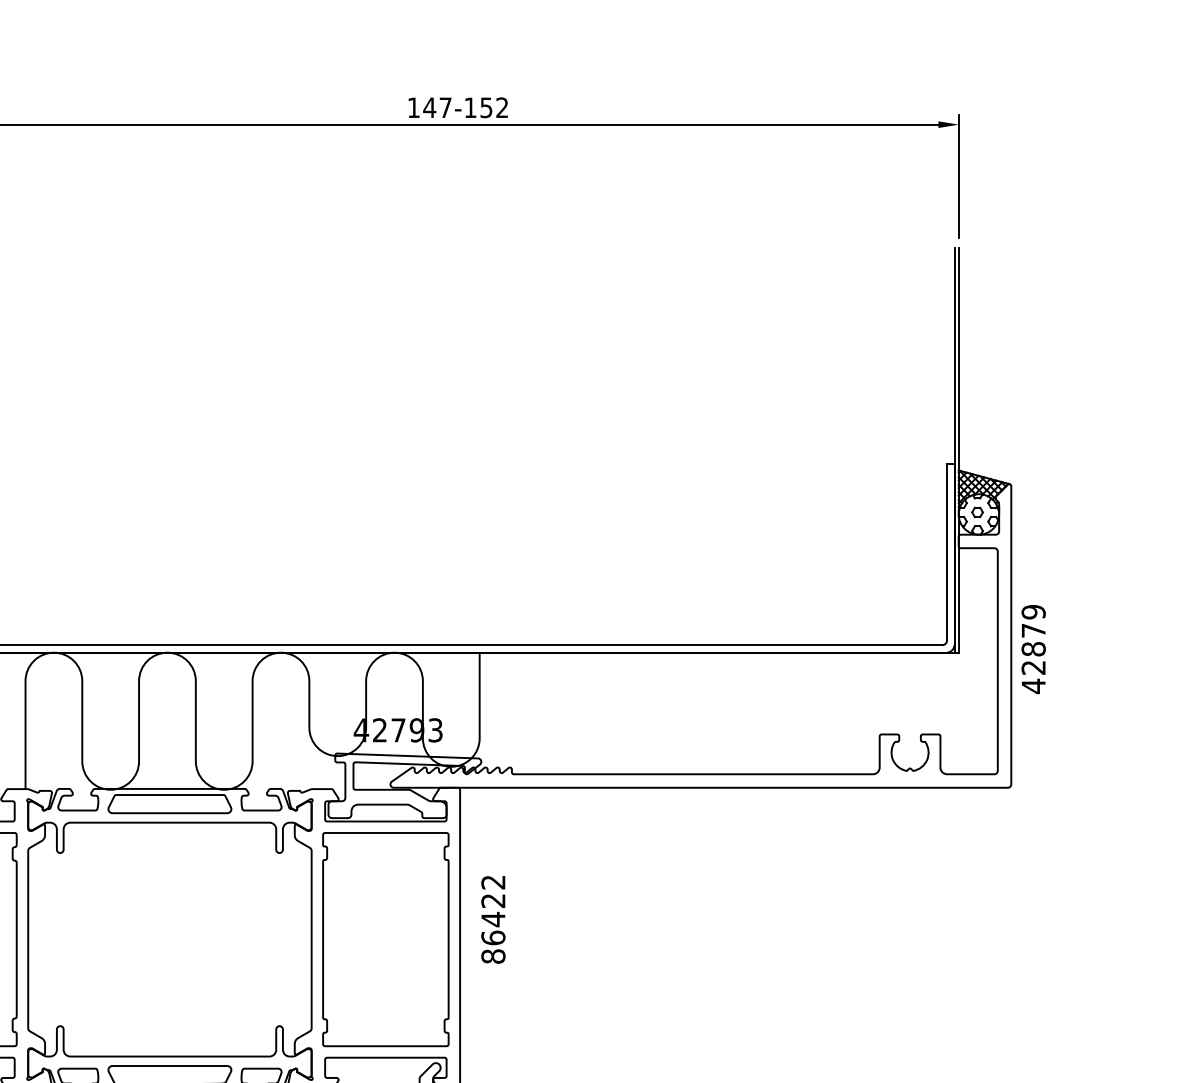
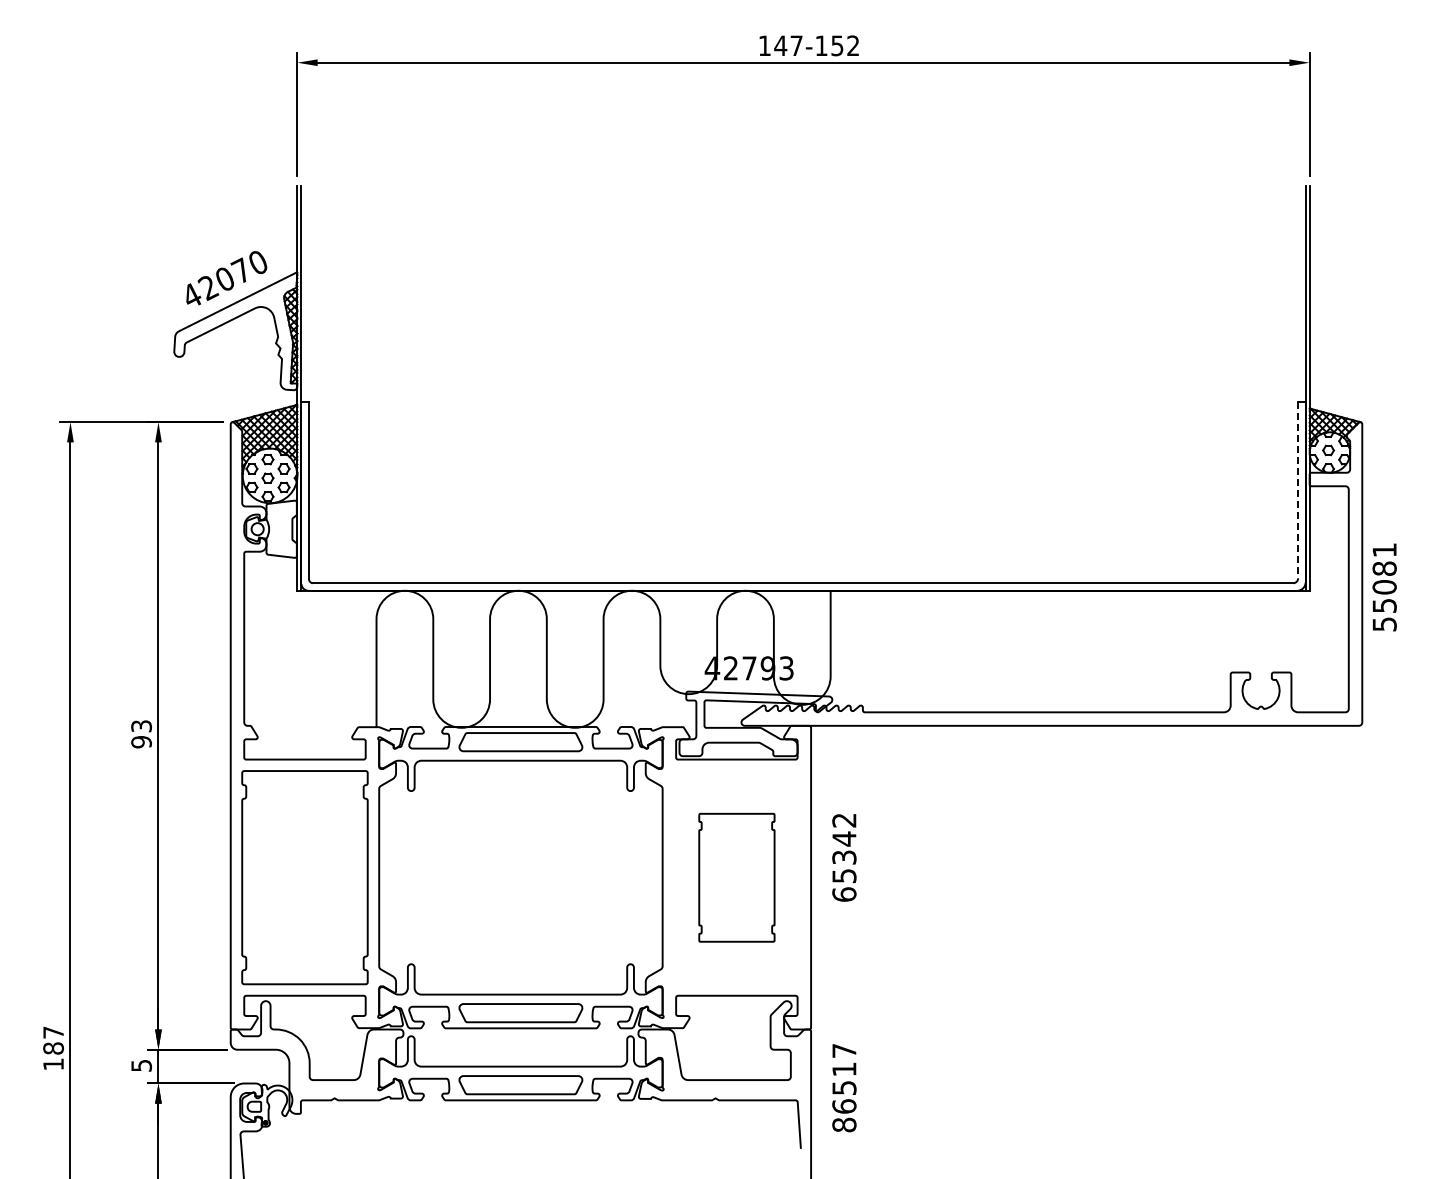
line: (947, 552) -> (1298, 490), solid -> dashed
text: (1033, 649) -> (1384, 587), 42879 -> 55081
text: (493, 928) -> (844, 866), 86422 -> 65342
part: (385, 939) -> (736, 877), size x0.6

